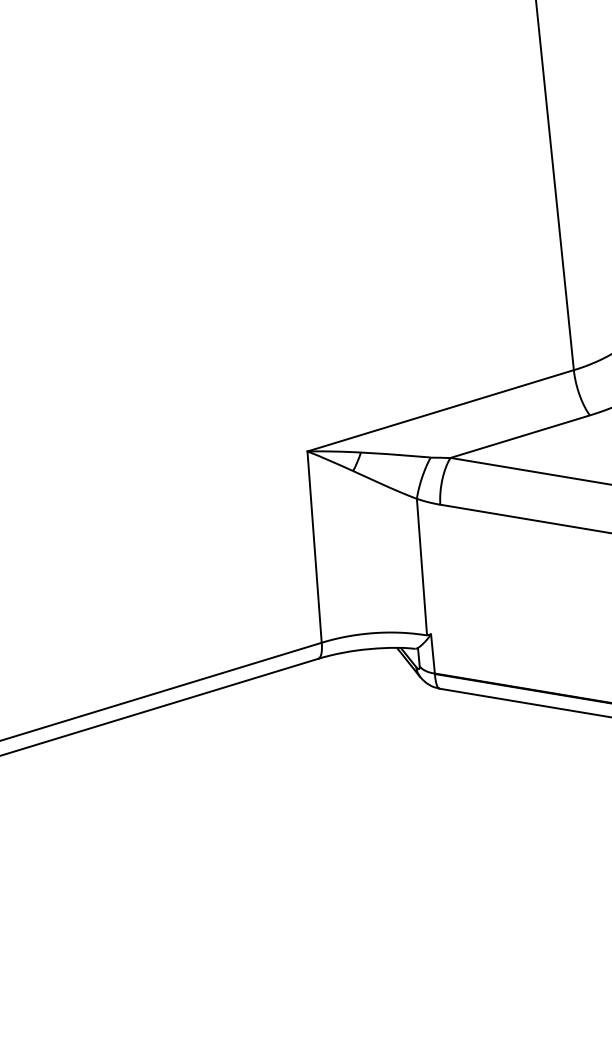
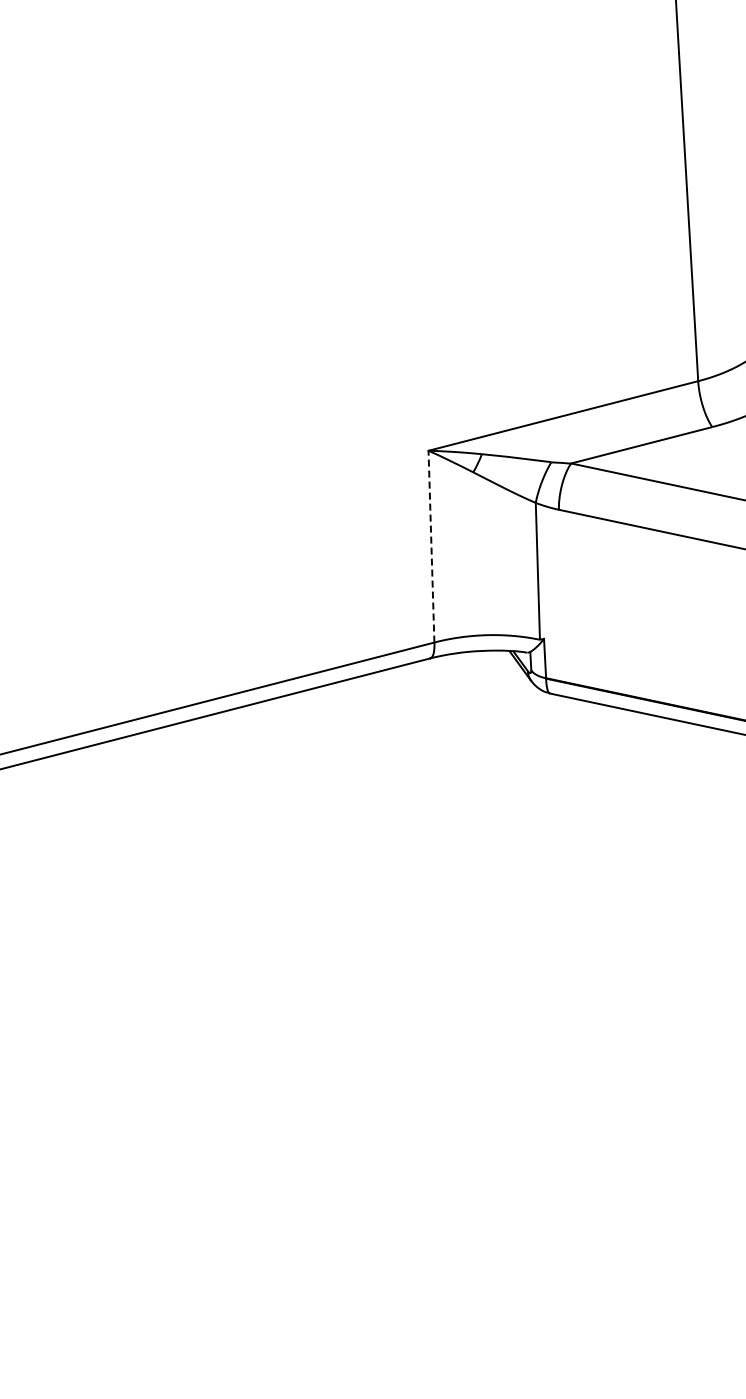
line: (314, 546) -> (431, 546), solid -> dashed

